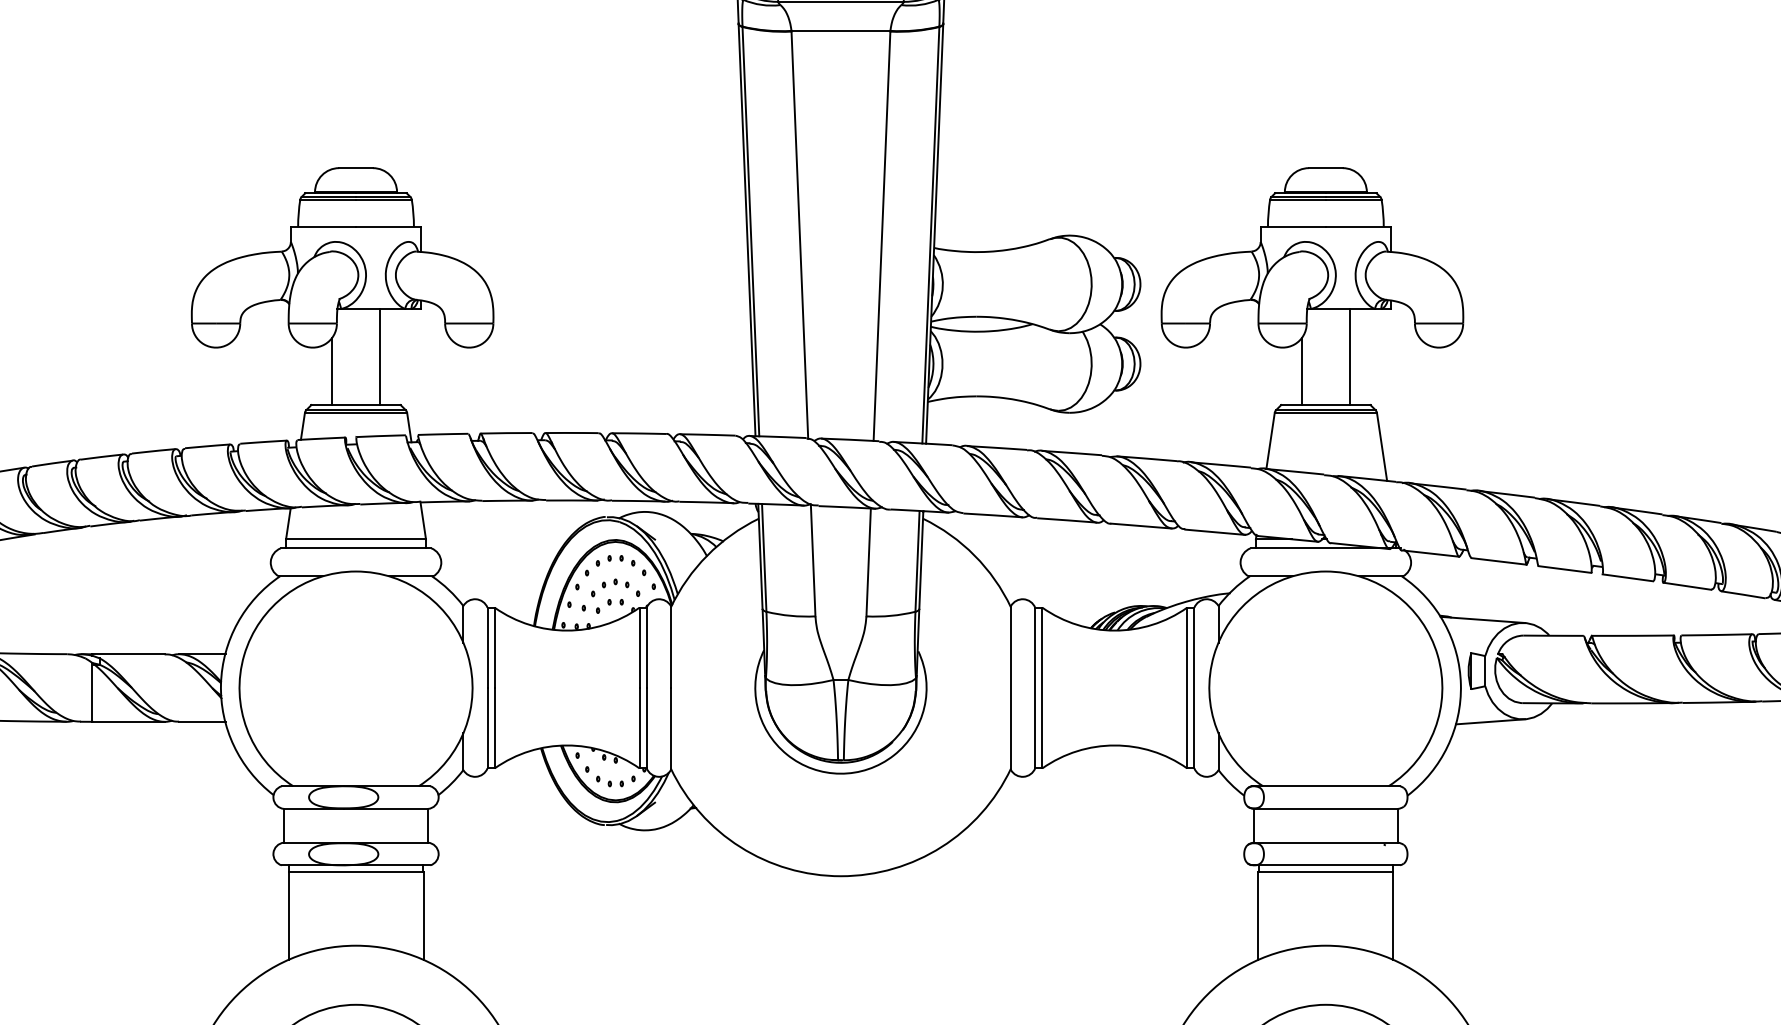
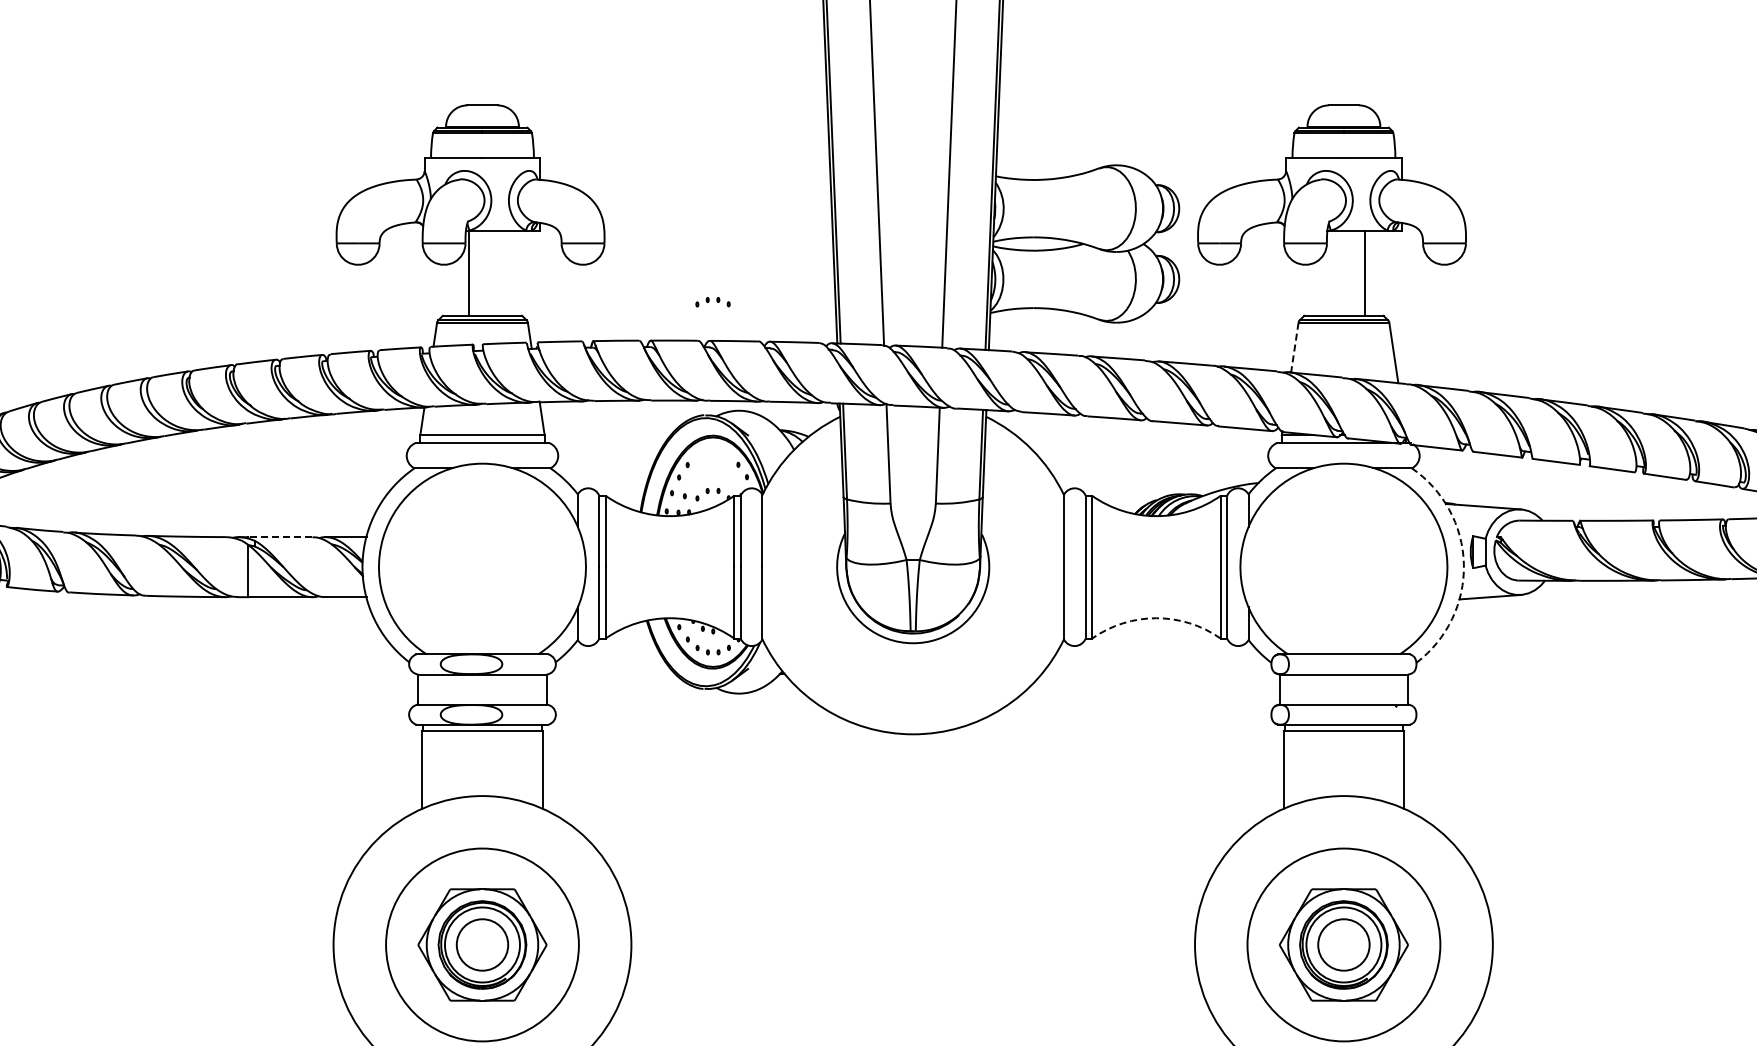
line: (379, 356) -> (468, 272), moved
line: (332, 370) -> (461, 285), removed
line: (1301, 370) -> (1322, 285), removed
line: (1270, 441) -> (1294, 348), solid -> dashed
part: (614, 561) -> (712, 302), moved
part: (614, 588) -> (712, 478), removed
line: (127, 654) -> (279, 537), solid -> dashed
arc: (1460, 685) -> (1463, 564), solid -> dashed
arc: (1114, 745) -> (1156, 618), solid -> dashed

